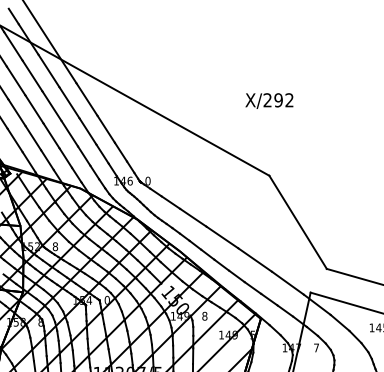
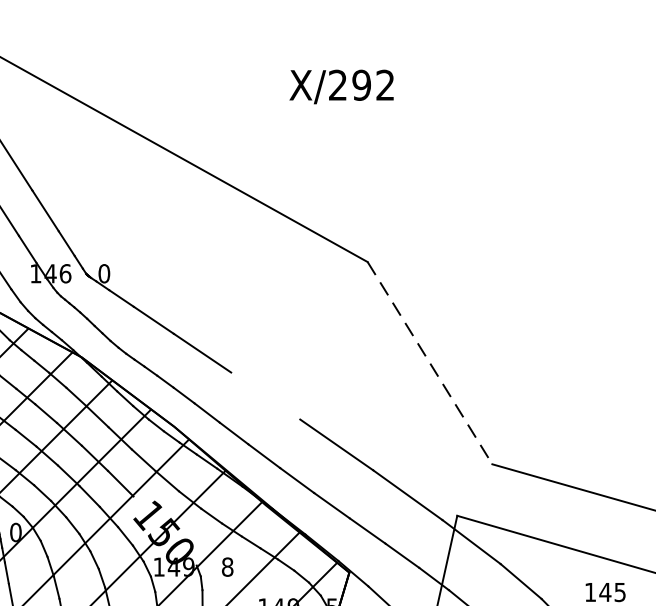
text: (269, 100) -> (341, 85), moved
line: (298, 222) -> (430, 363), solid -> dashed
line: (222, 237) -> (265, 396), removed

